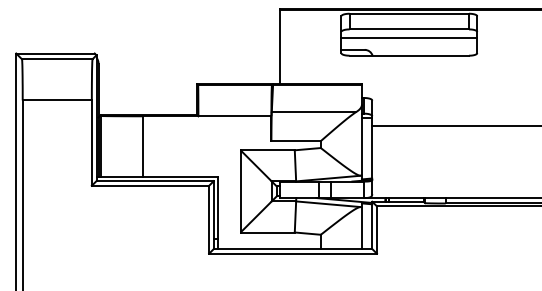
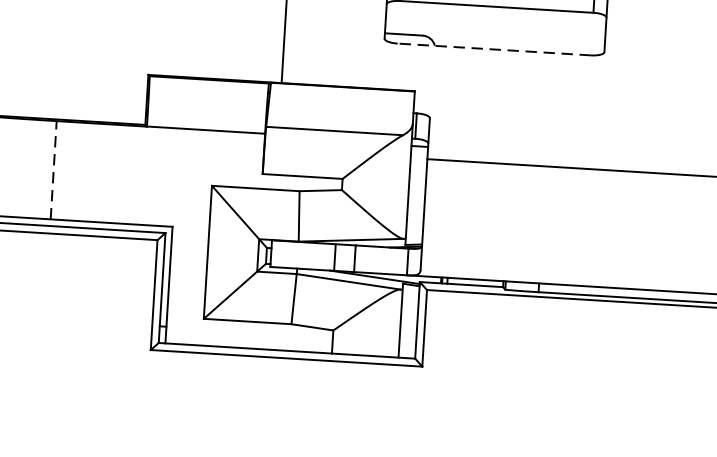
line: (409, 37) -> (496, 20), removed
line: (409, 55) -> (494, 49), solid -> dashed
line: (142, 146) -> (53, 169), solid -> dashed

